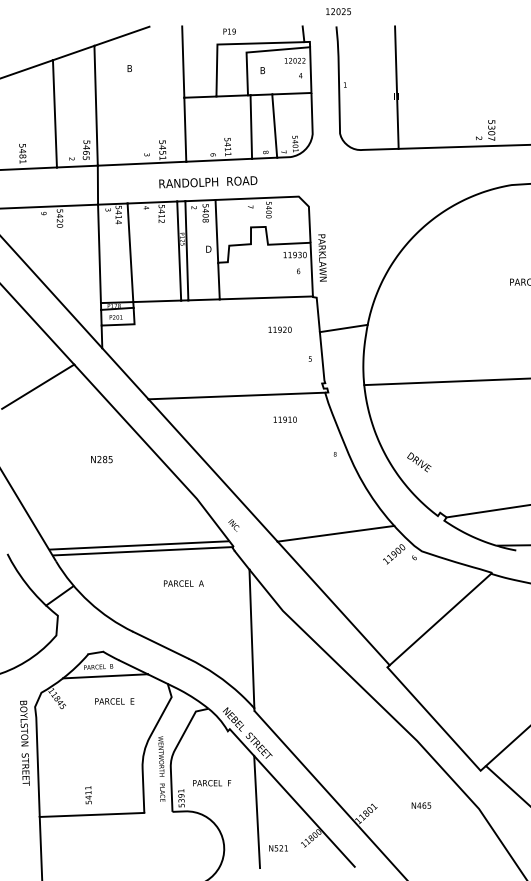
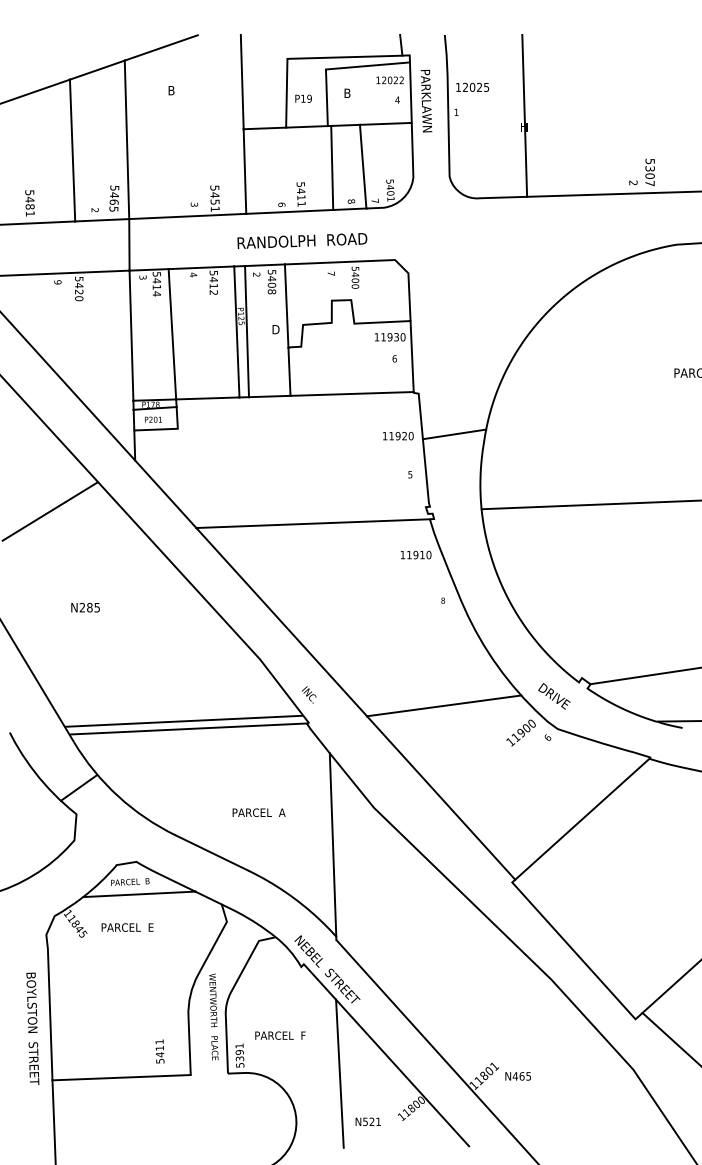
text: (338, 10) -> (472, 86), moved
text: (229, 31) -> (303, 98), moved
text: (208, 181) -> (302, 240), moved
text: (322, 257) -> (426, 100), moved
text: (280, 330) -> (398, 436), moved
text: (284, 419) -> (415, 554), moved
text: (101, 459) -> (85, 607), moved
text: (419, 462) -> (554, 696), moved
text: (183, 583) -> (258, 812), moved
text: (114, 701) -> (127, 927), moved
text: (24, 742) -> (32, 1028), moved
text: (88, 795) -> (159, 1051), moved
text: (420, 805) -> (517, 1076), moved

